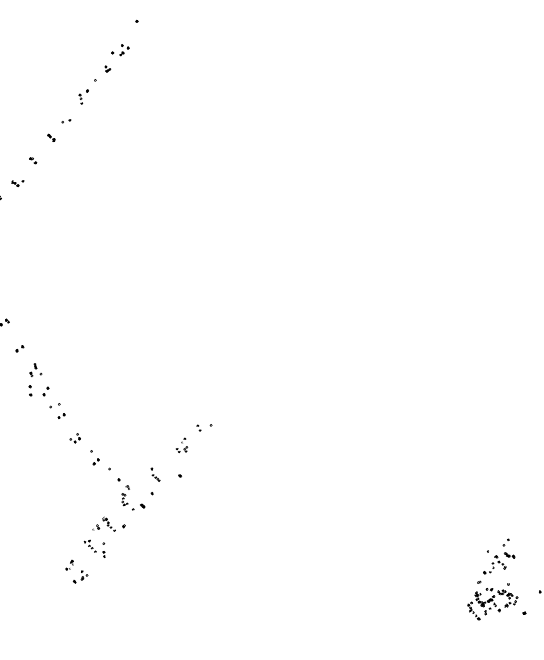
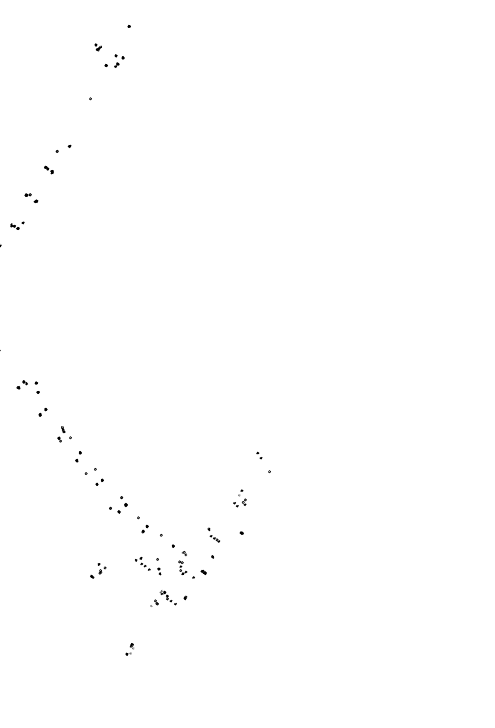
part: (107, 68) -> (97, 46), moved
part: (83, 96) -> (79, 118), removed
part: (66, 121) -> (63, 149), size x1.6
part: (33, 160) -> (32, 197), size x1.6
part: (30, 390) -> (37, 387), moved
part: (198, 427) -> (258, 454), moved
part: (74, 438) -> (117, 505), size x1.6
part: (94, 548) -> (147, 566), moved
part: (80, 576) -> (97, 570), moved

